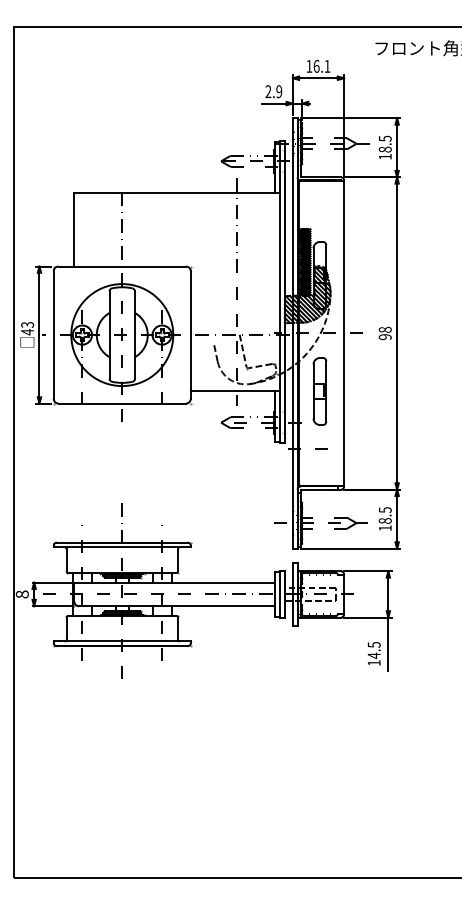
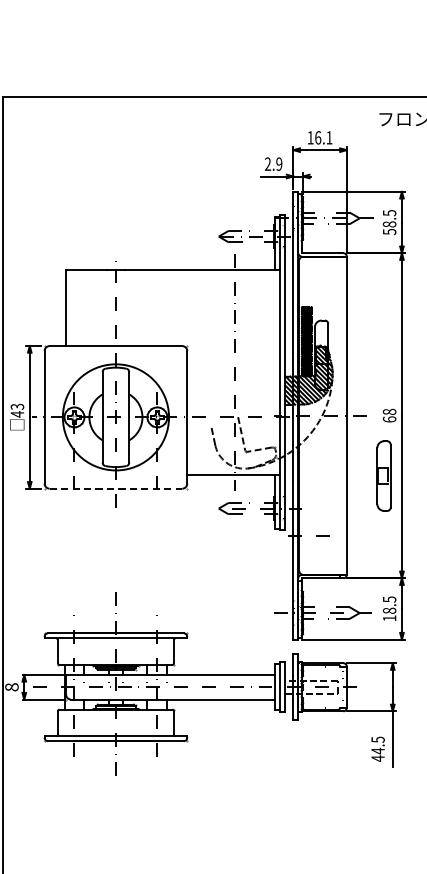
text: (385, 156) -> (389, 231), 18.5 -> 58.5
text: (384, 337) -> (388, 419), 98 -> 68
part: (319, 391) -> (383, 476), moved
line: (122, 403) -> (116, 488), solid -> dashed
text: (373, 662) -> (377, 758), 14.5 -> 44.5

